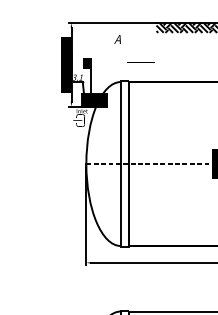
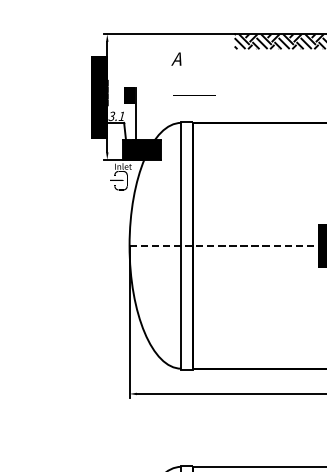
line: (140, 62) -> (194, 95), moved

